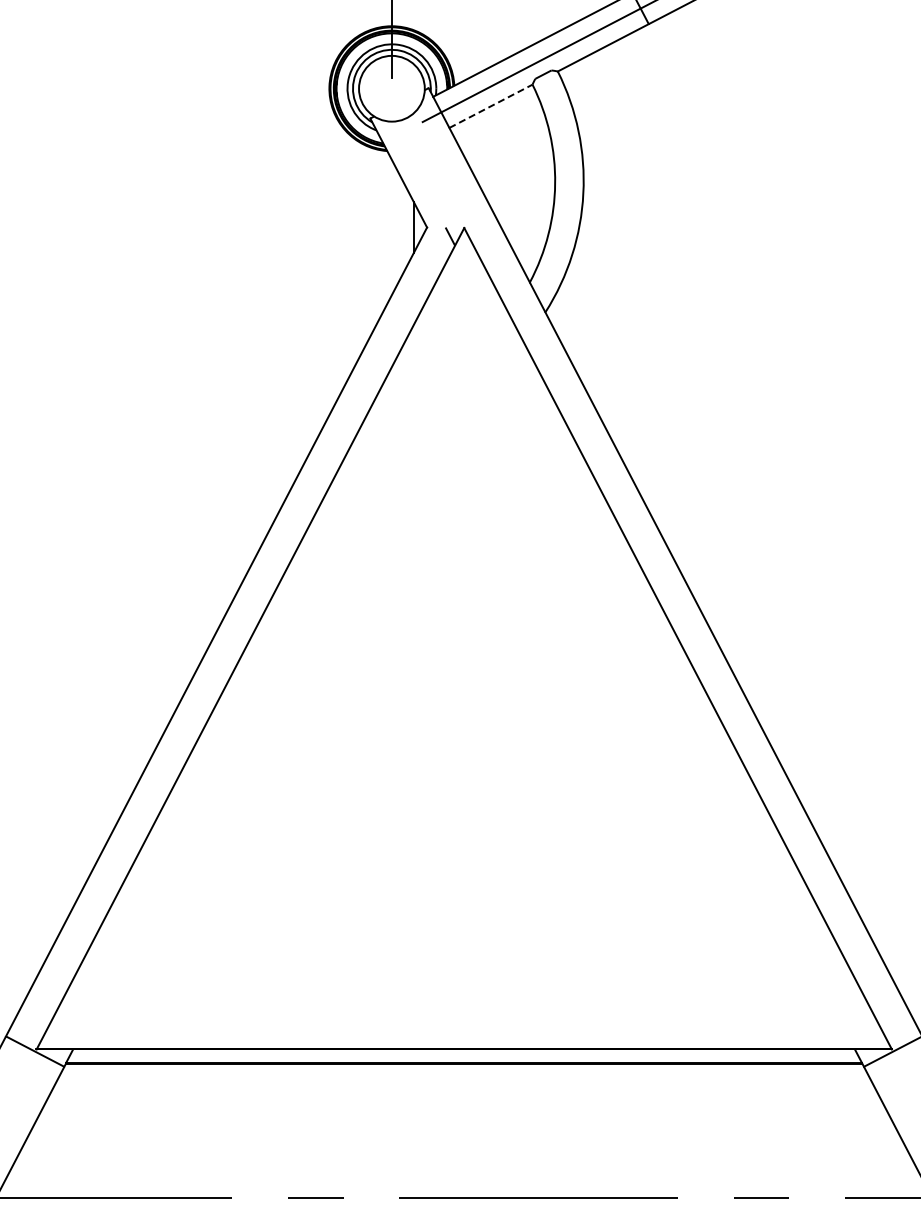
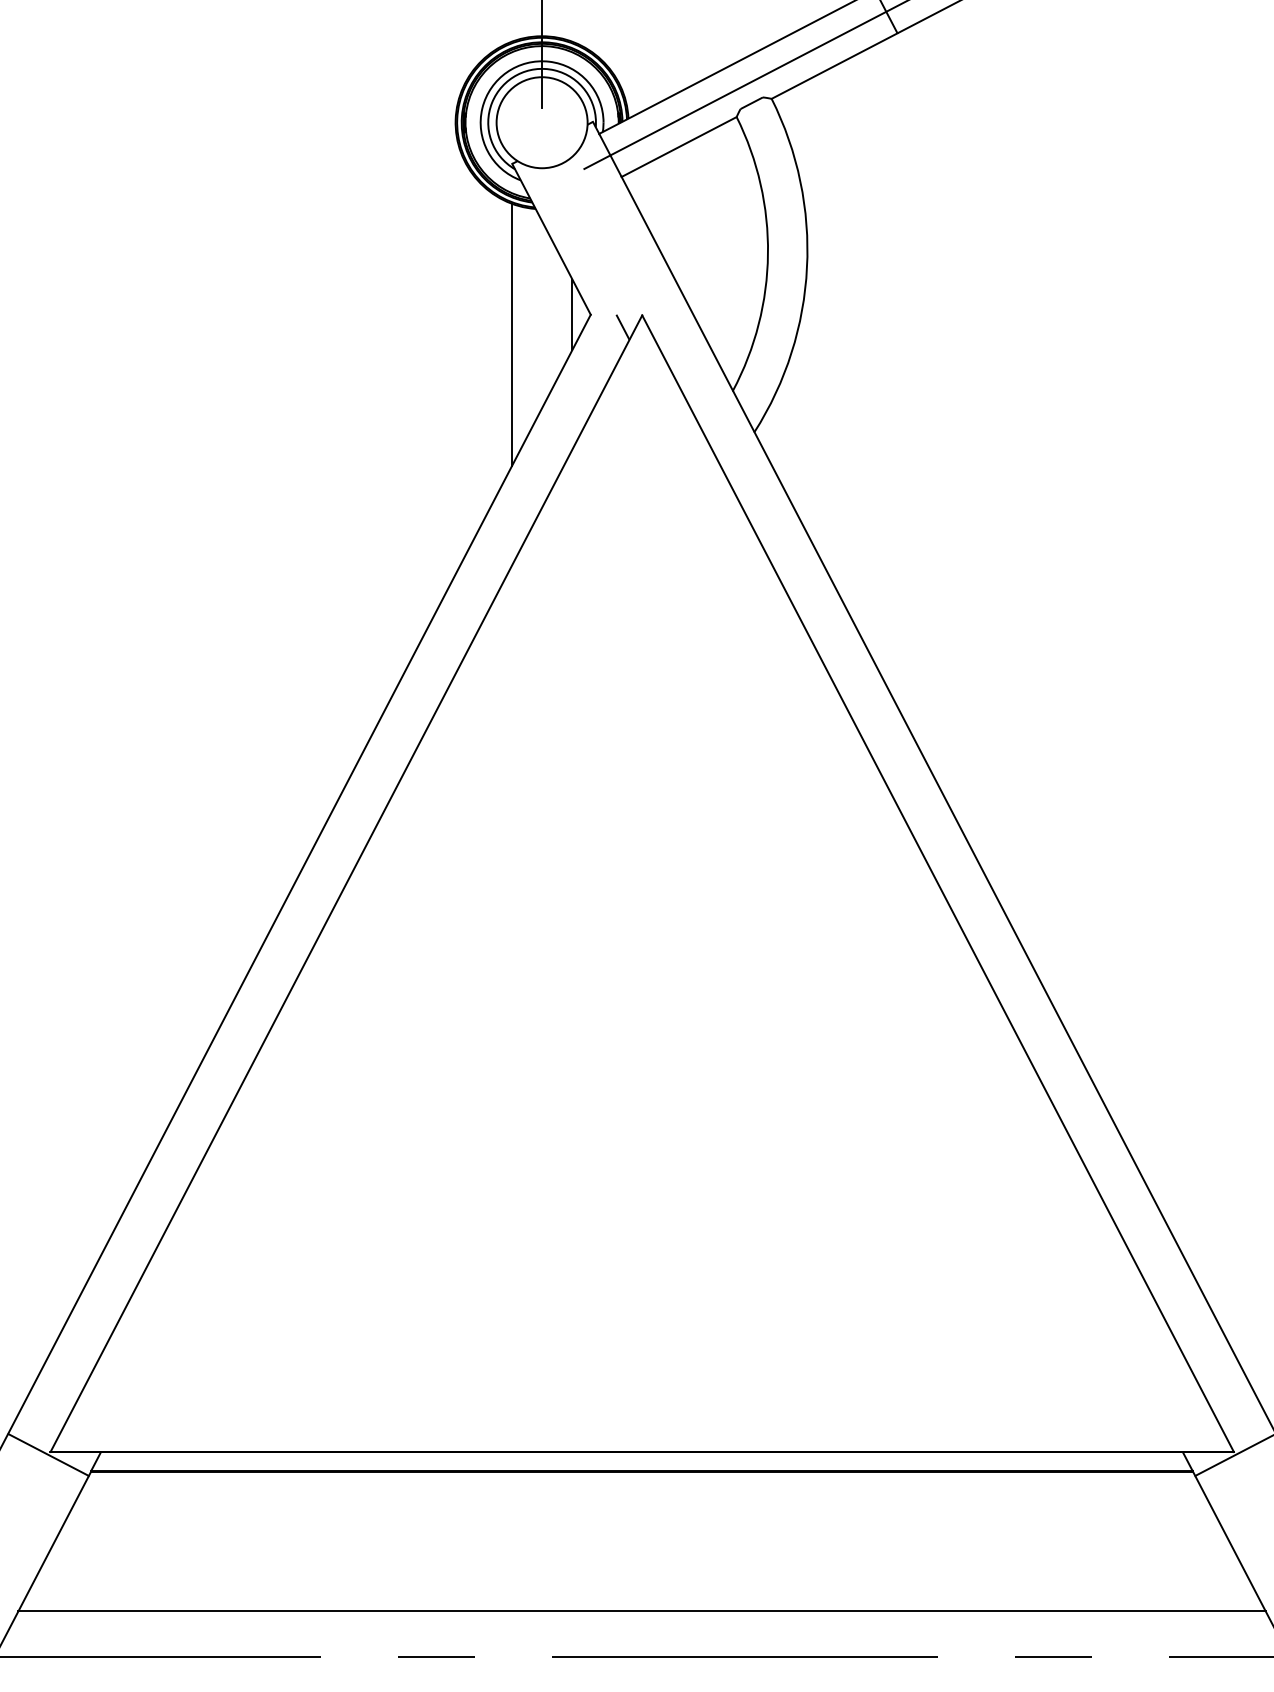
line: (490, 106) -> (678, 147), dashed -> solid
line: (369, 242) -> (511, 335), added
line: (463, 1164) -> (641, 1611), added

